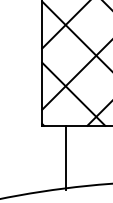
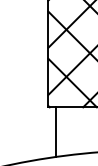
line: (65, 157) -> (56, 131), moved

